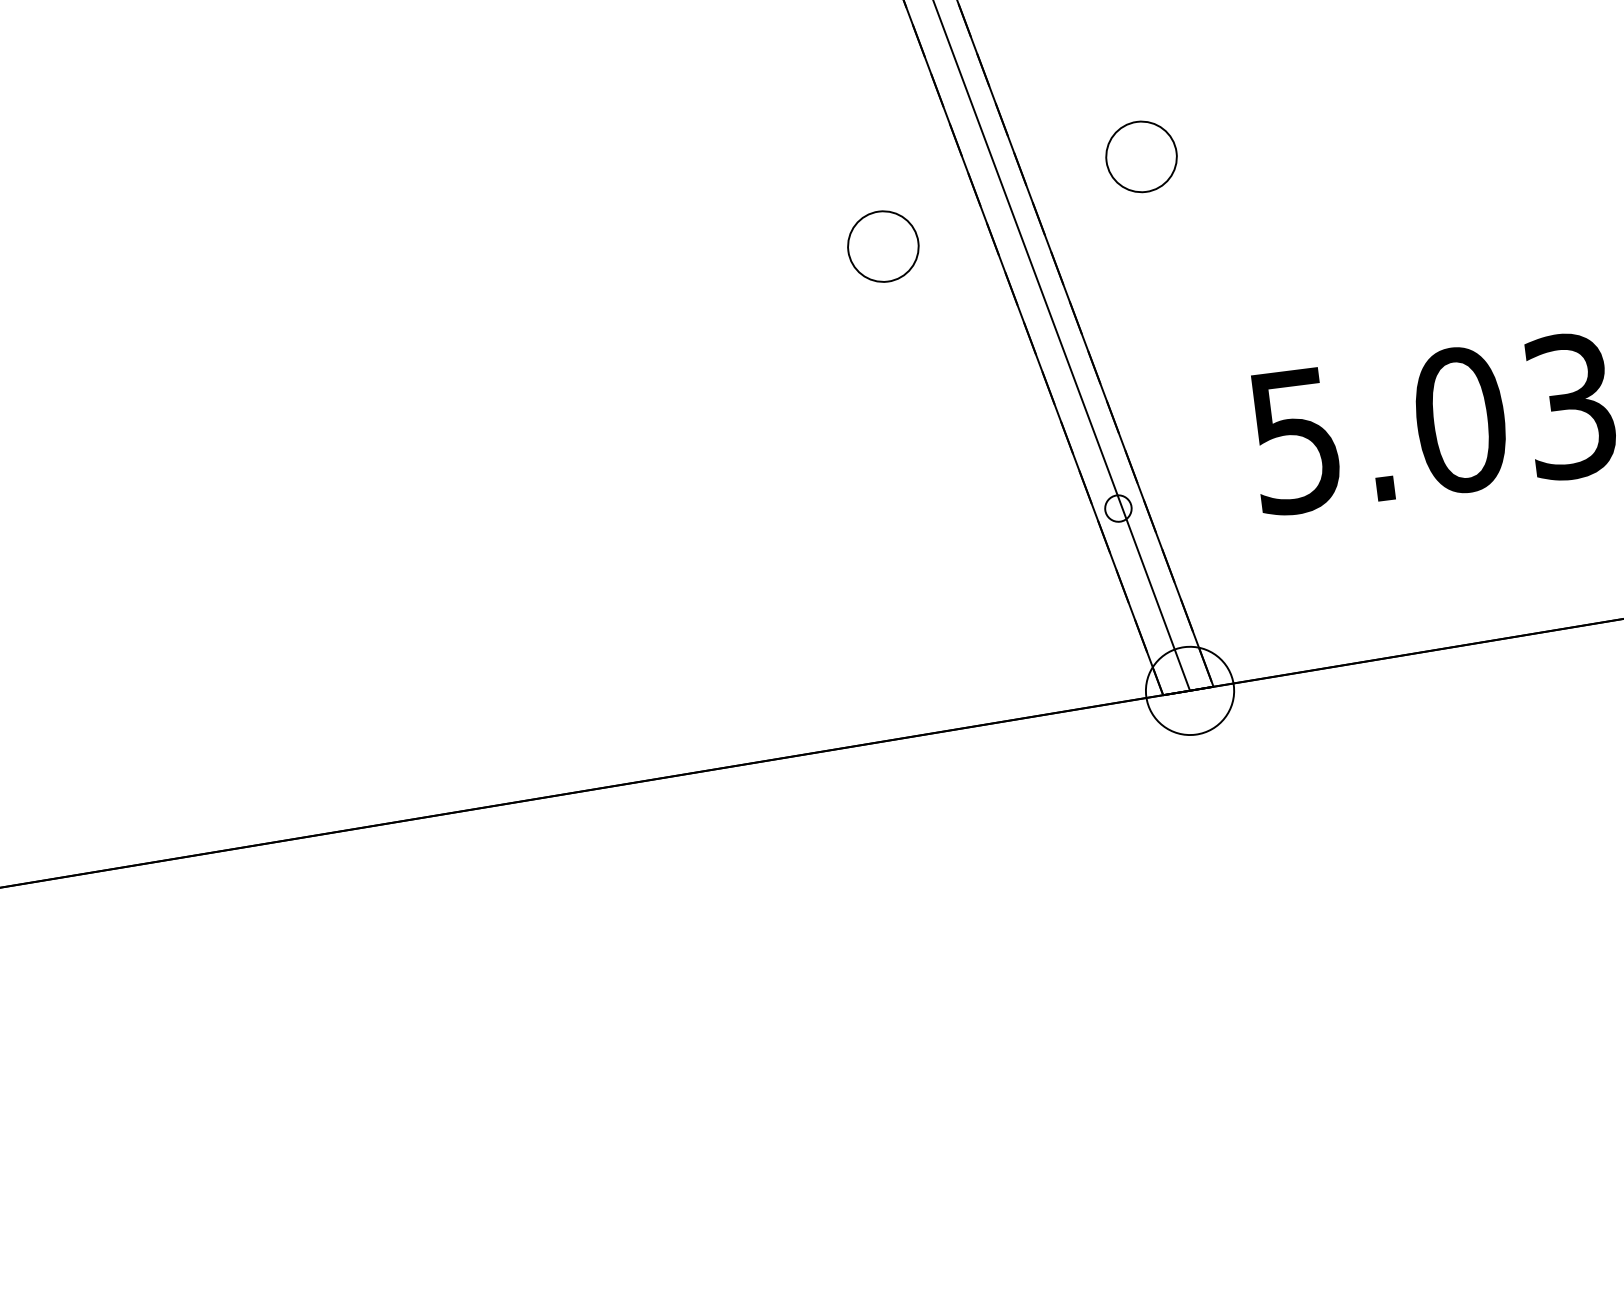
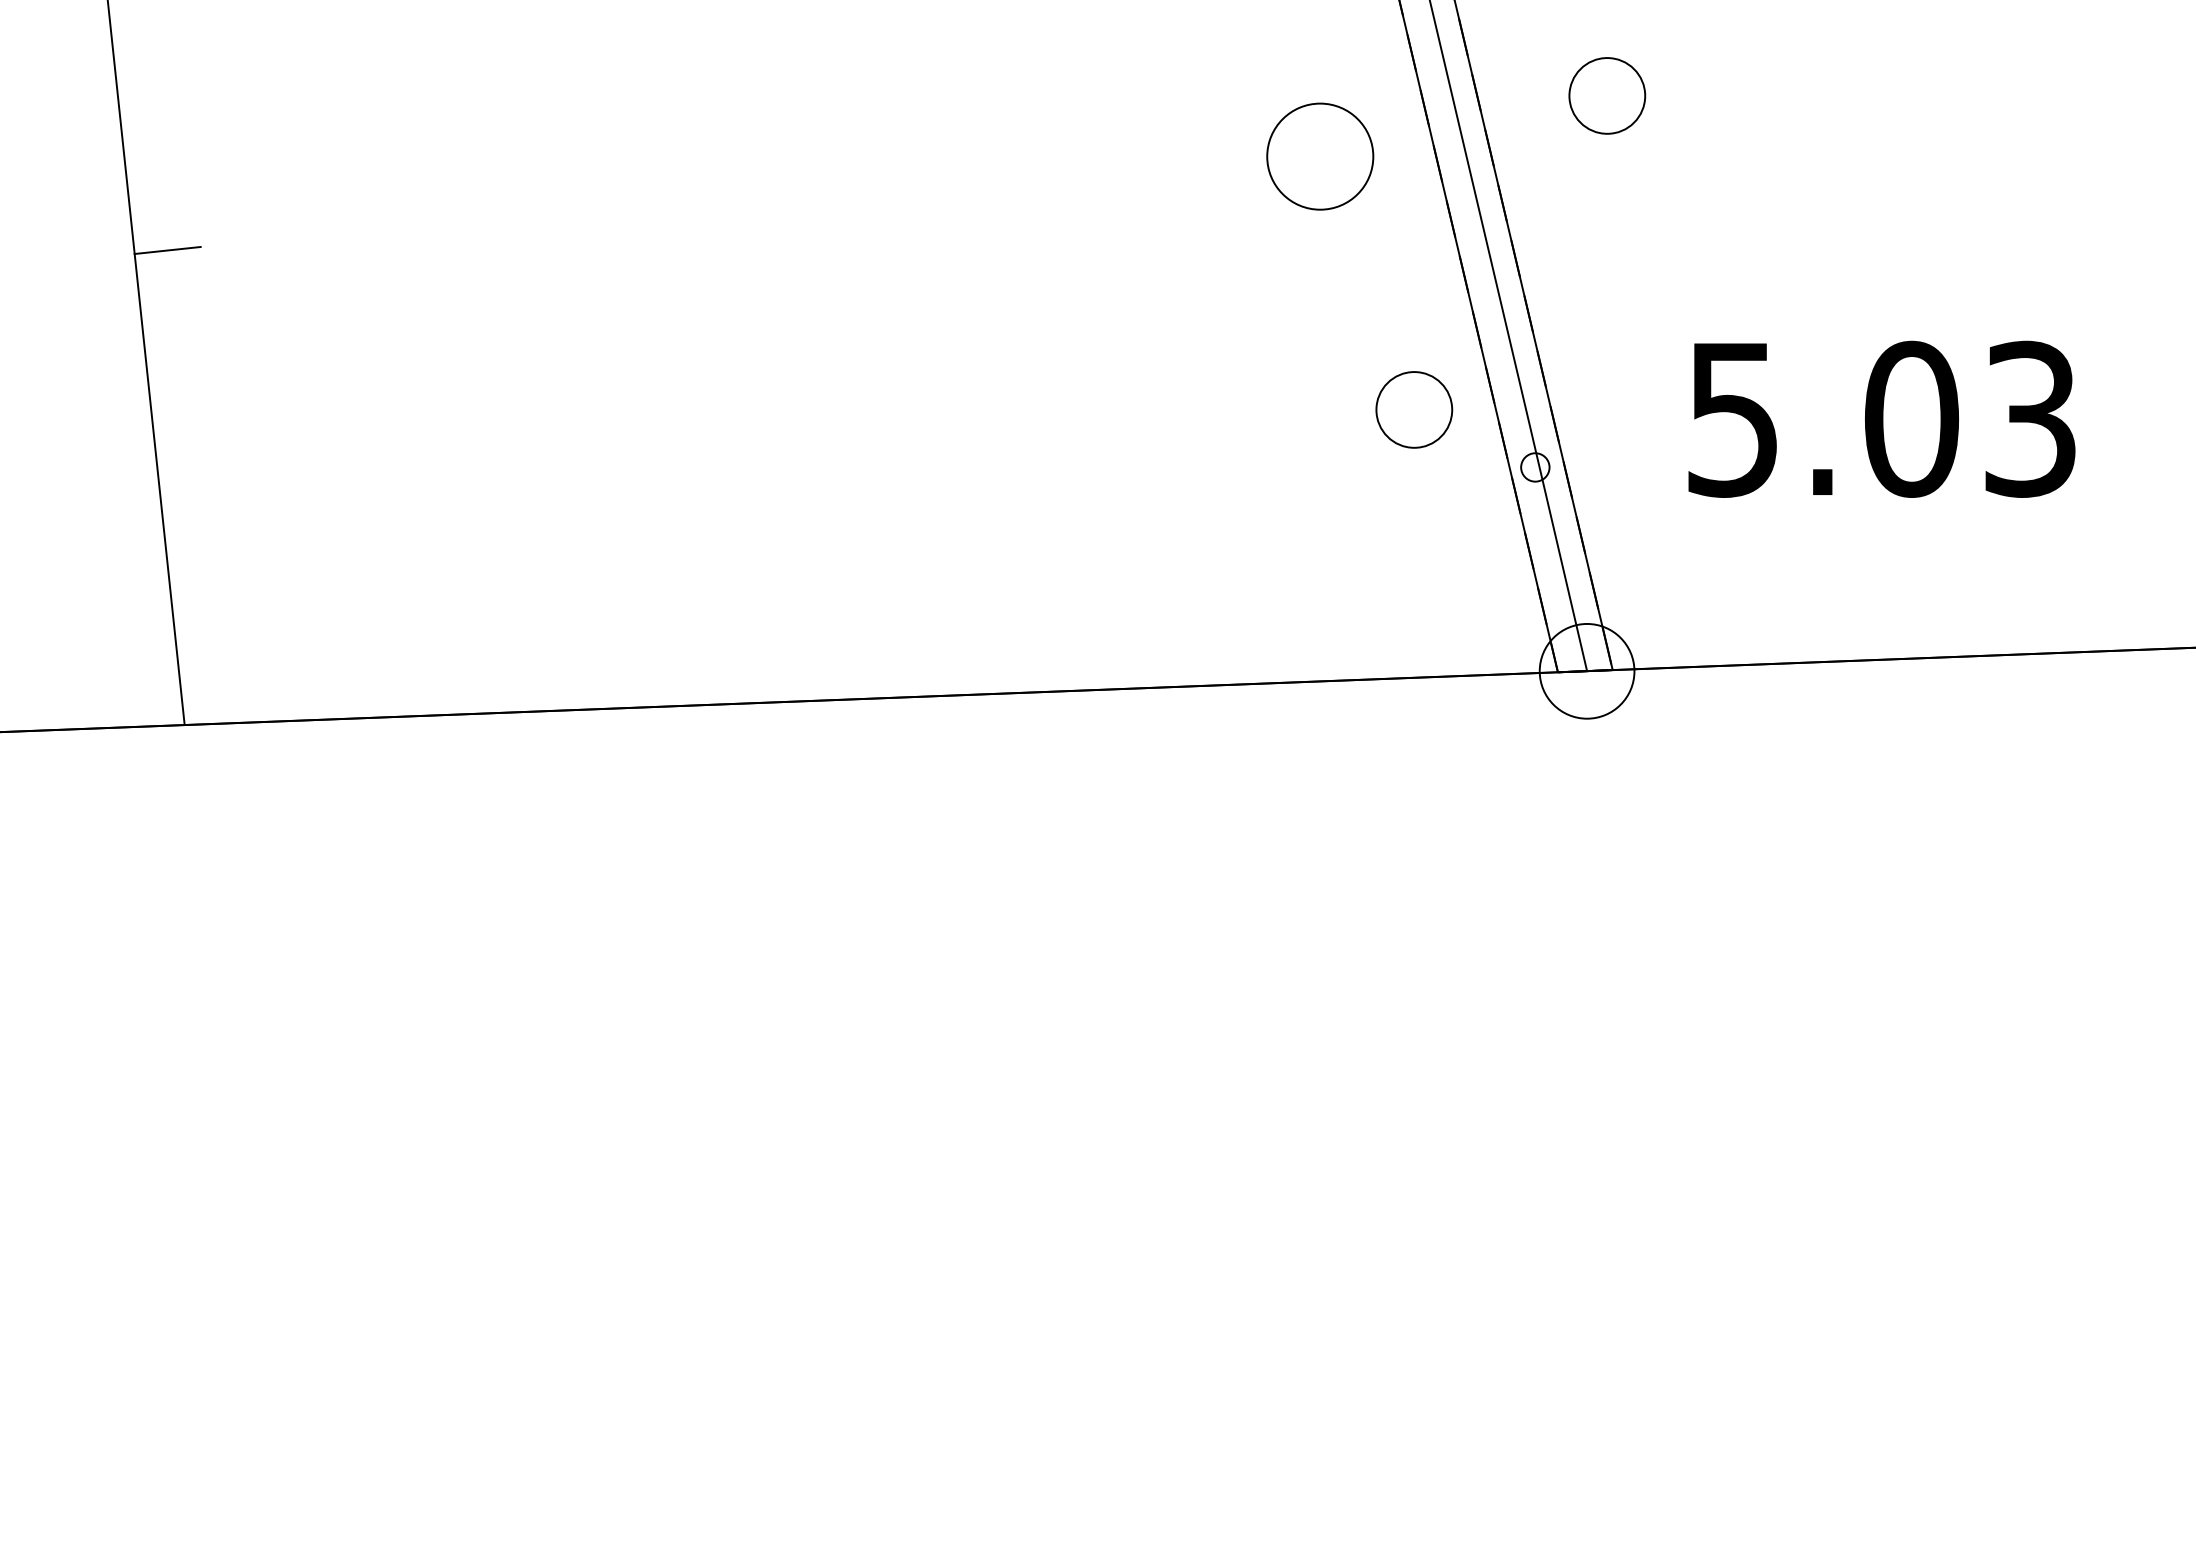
part: (882, 246) -> (1319, 156), size x1.4
part: (1000, 469) -> (1414, 409), added

